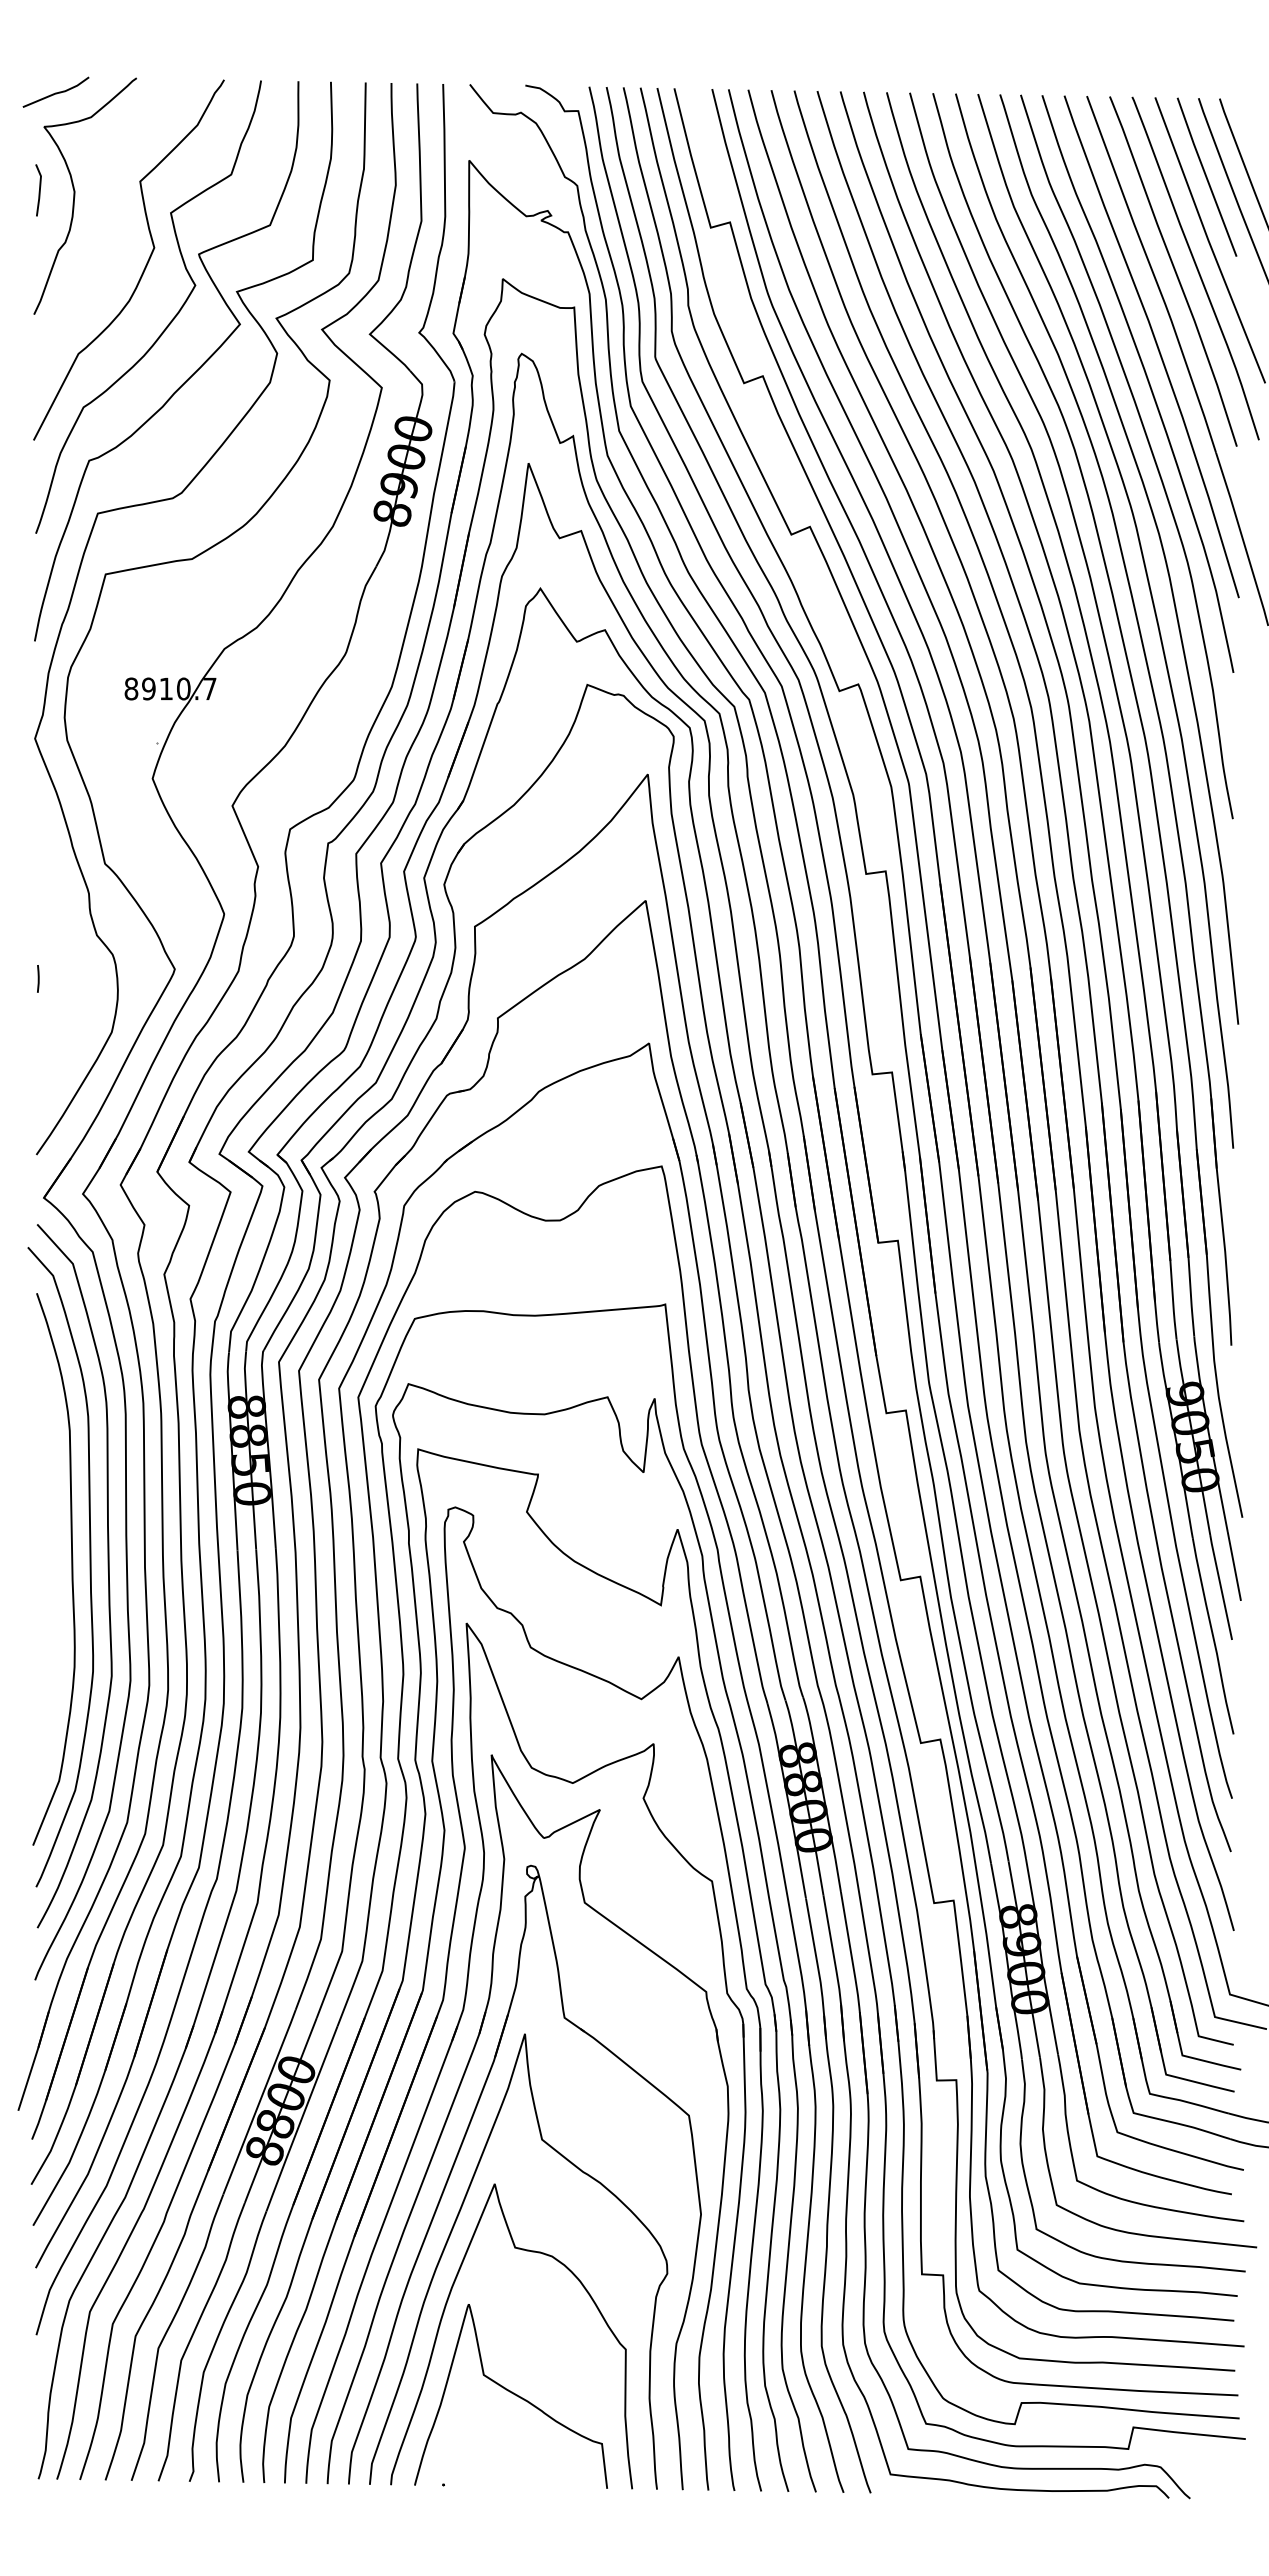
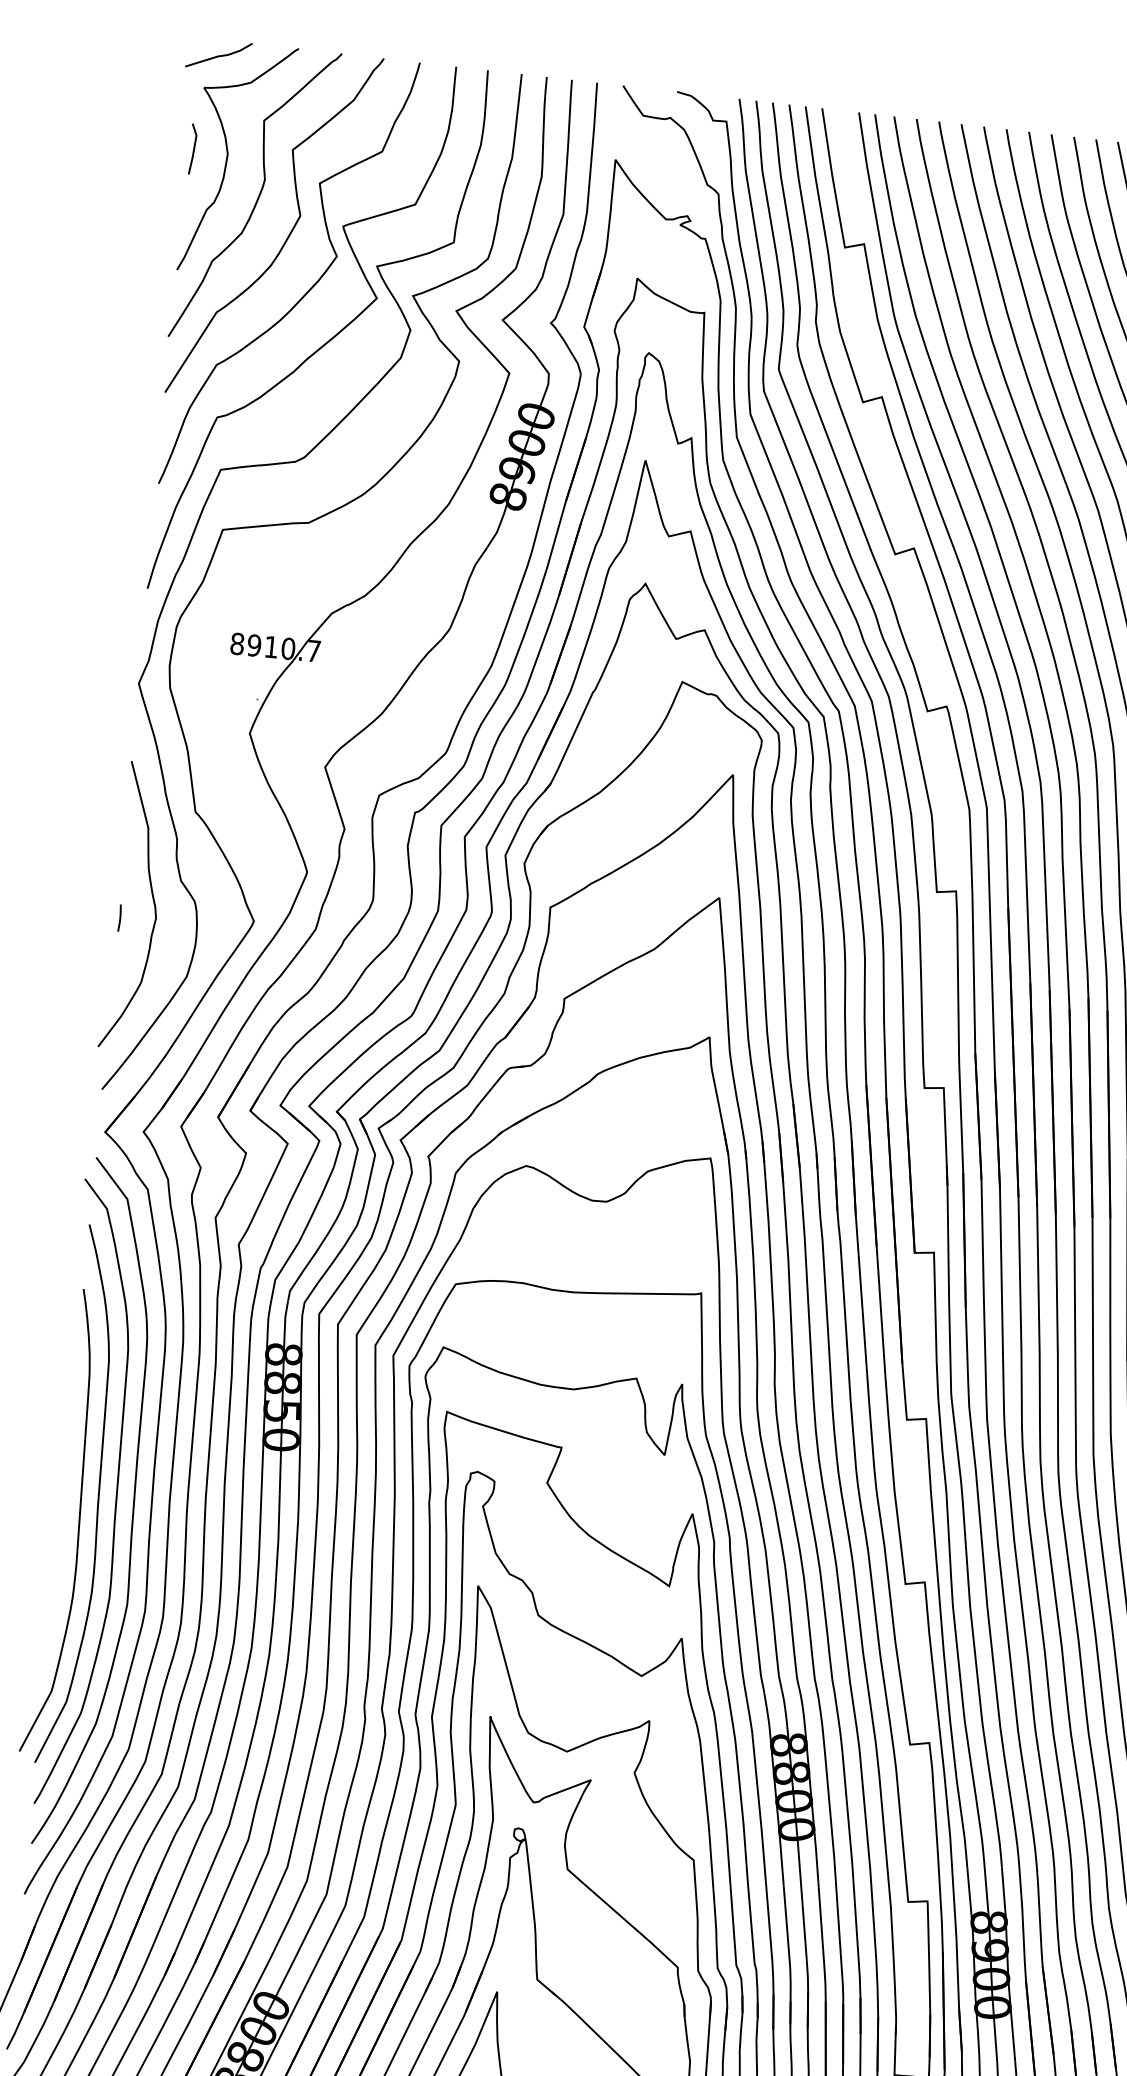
curve: (109, 231) -> (258, 195), added
curve: (70, 959) -> (153, 902), added
curve: (54, 1597) -> (78, 1522), added

